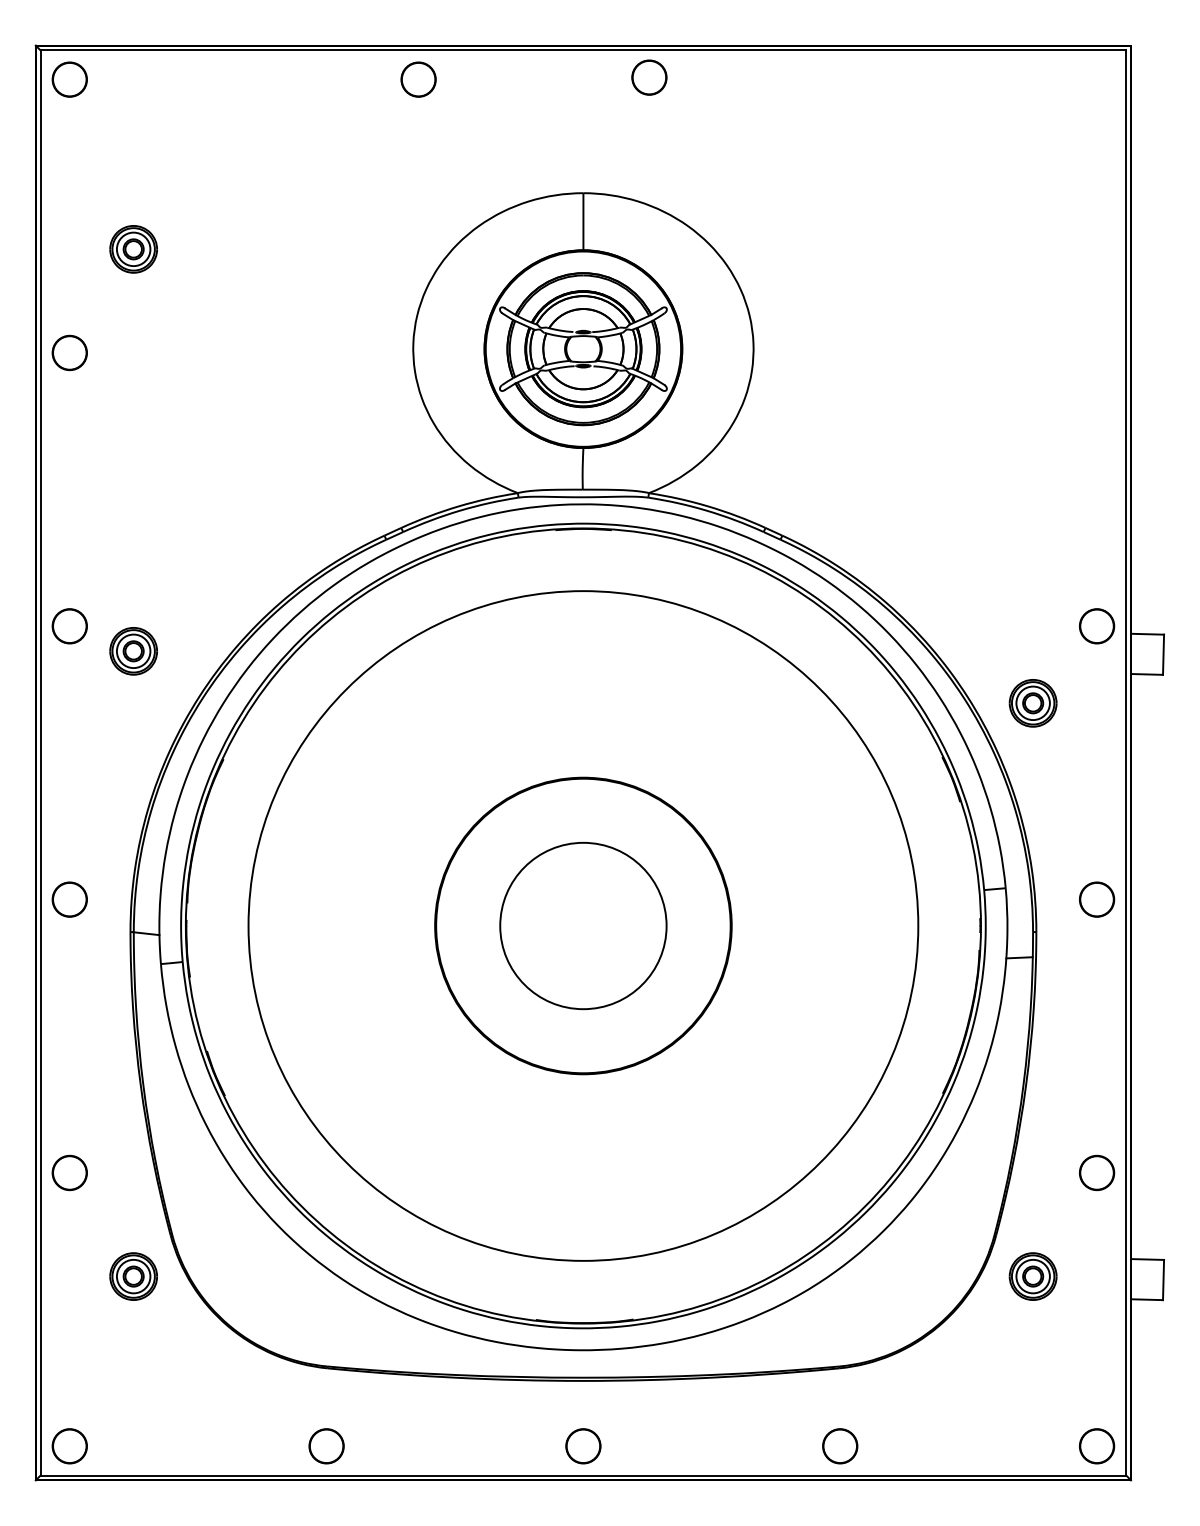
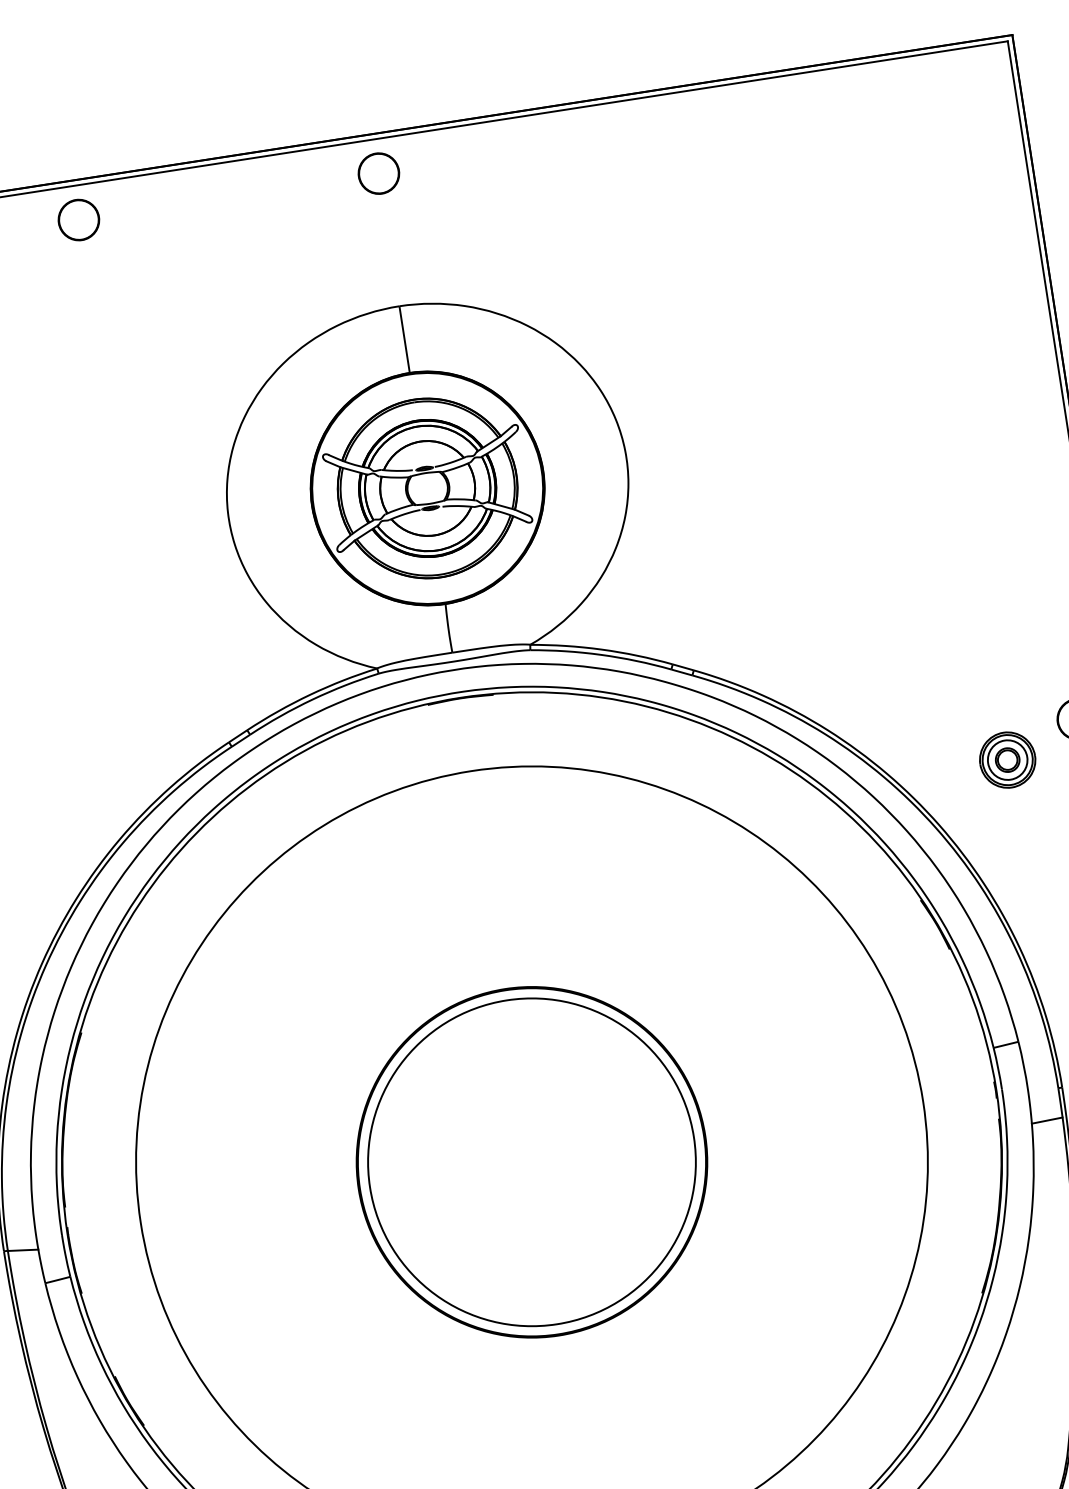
circle: (649, 77) -> (378, 173), moved
circle: (418, 79) -> (78, 219), moved
part: (1032, 703) -> (1006, 760), moved
circle: (583, 925) -> (531, 1161), size x1.67

